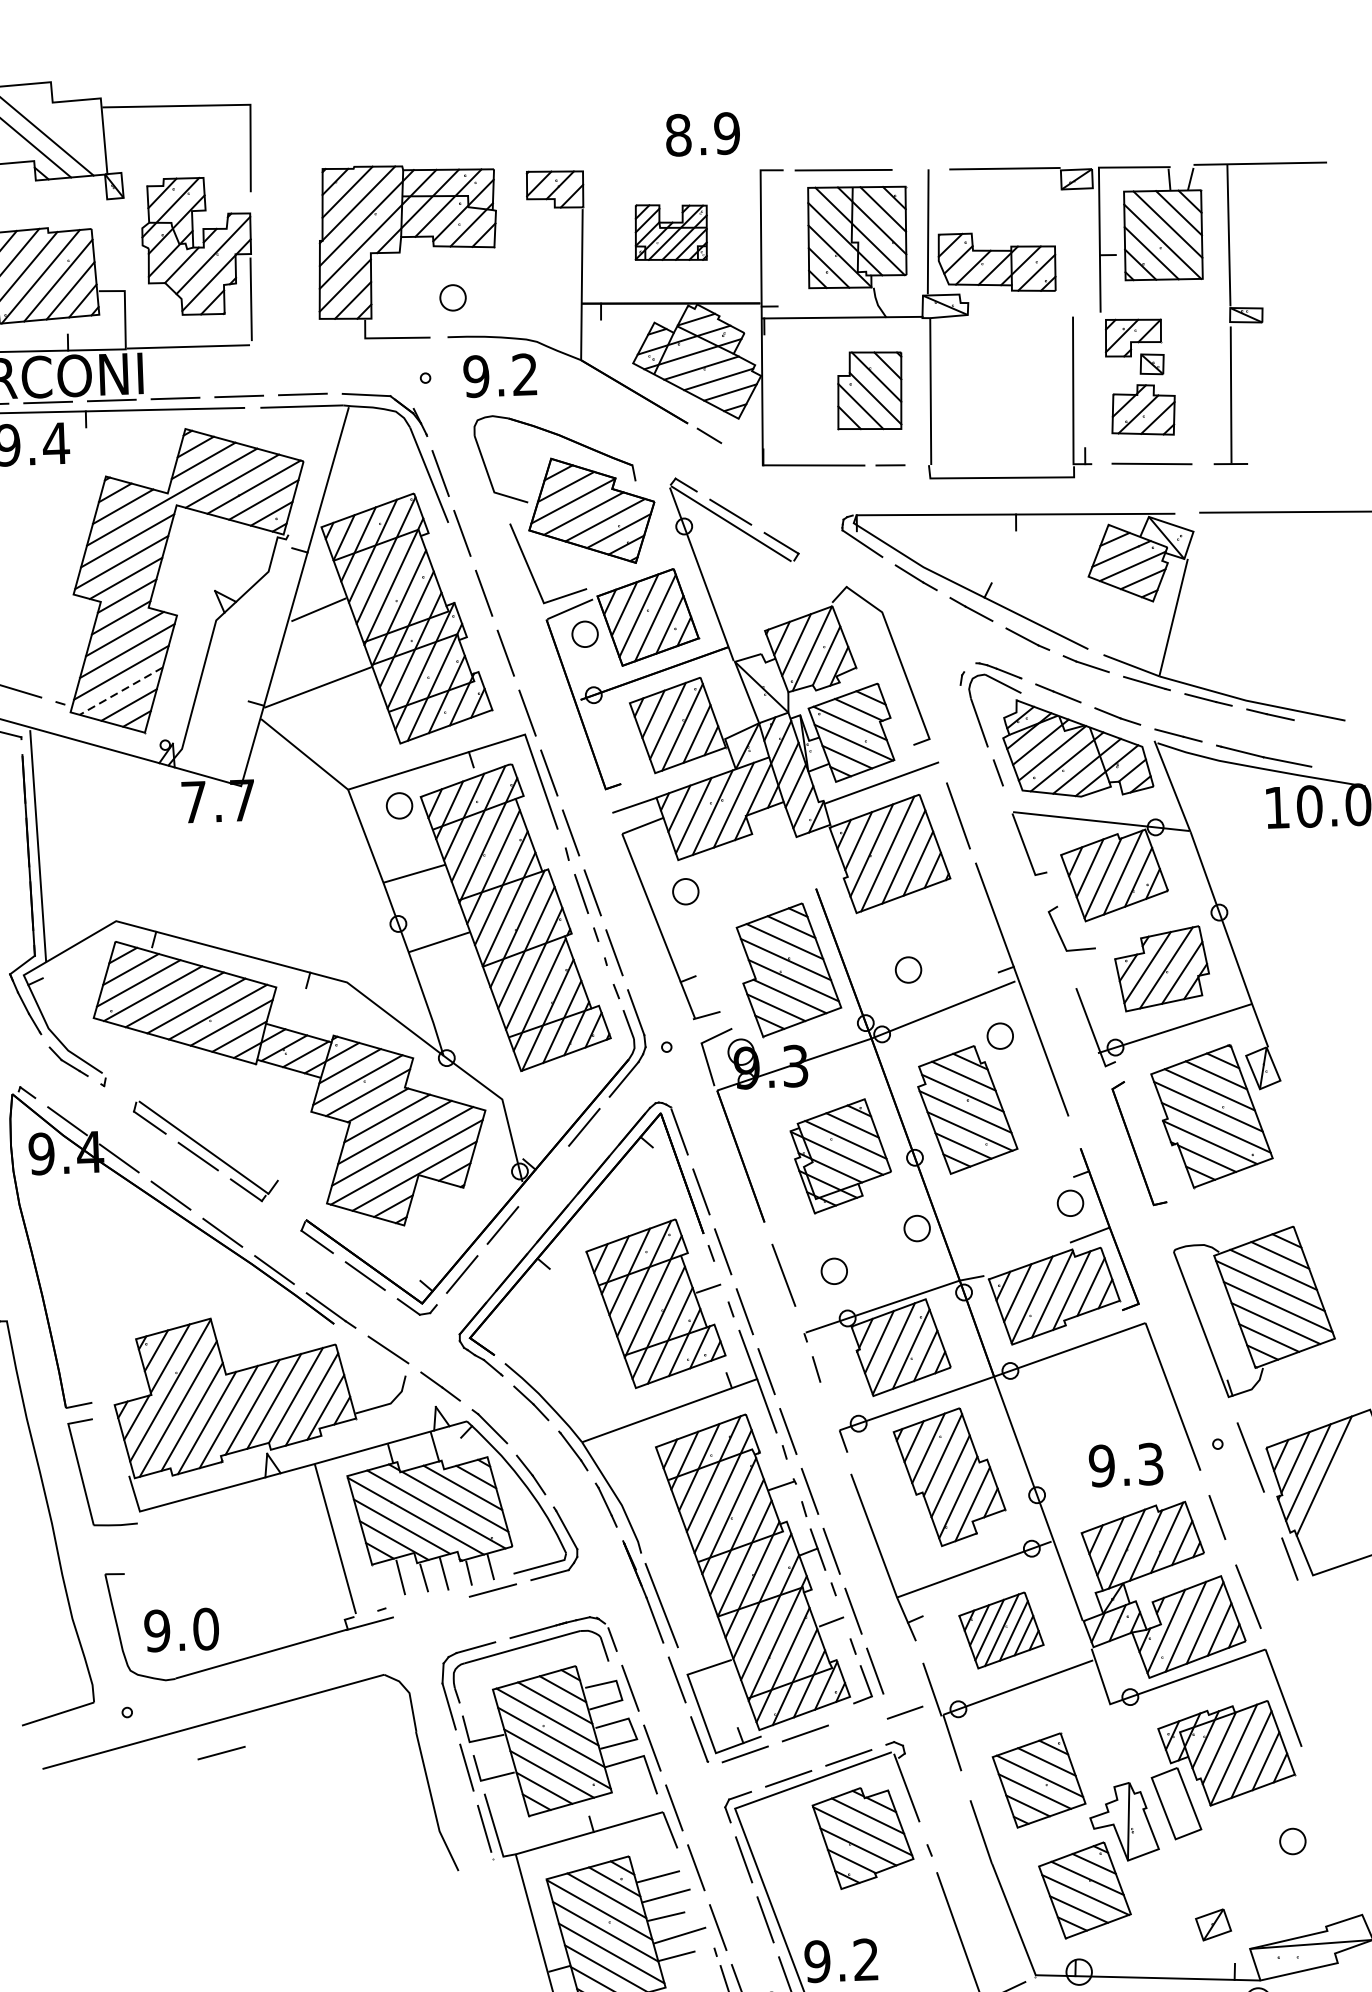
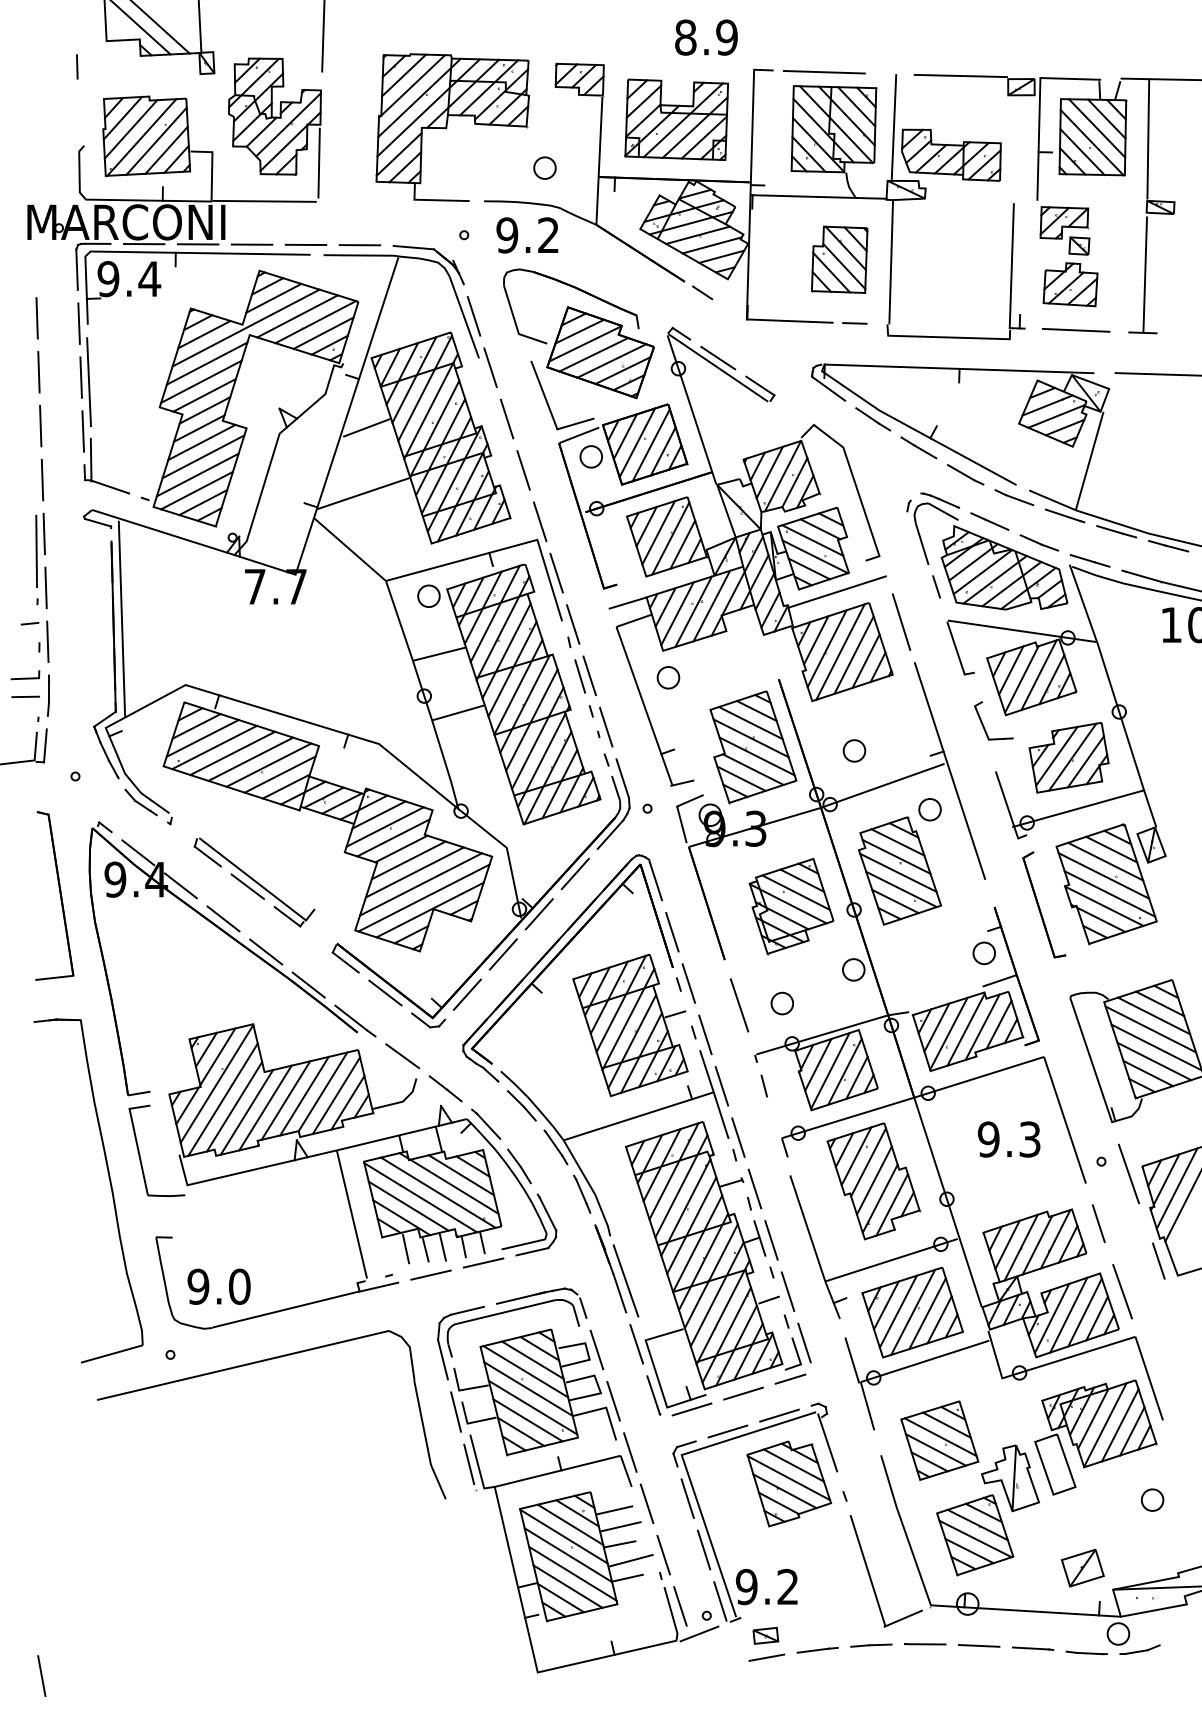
part: (671, 232) -> (676, 119), size x1.67
part: (452, 297) -> (544, 167), moved
line: (120, 691) -> (196, 490), dashed -> solid
line: (542, 1176) -> (538, 914), added
text: (1125, 1465) -> (1008, 1139), moved
part: (1001, 1630) -> (912, 1312), size x1.43
line: (905, 1711) -> (790, 1378), moved
line: (220, 1752) -> (430, 1274), moved
part: (1213, 1925) -> (1082, 1568), size x1.43

